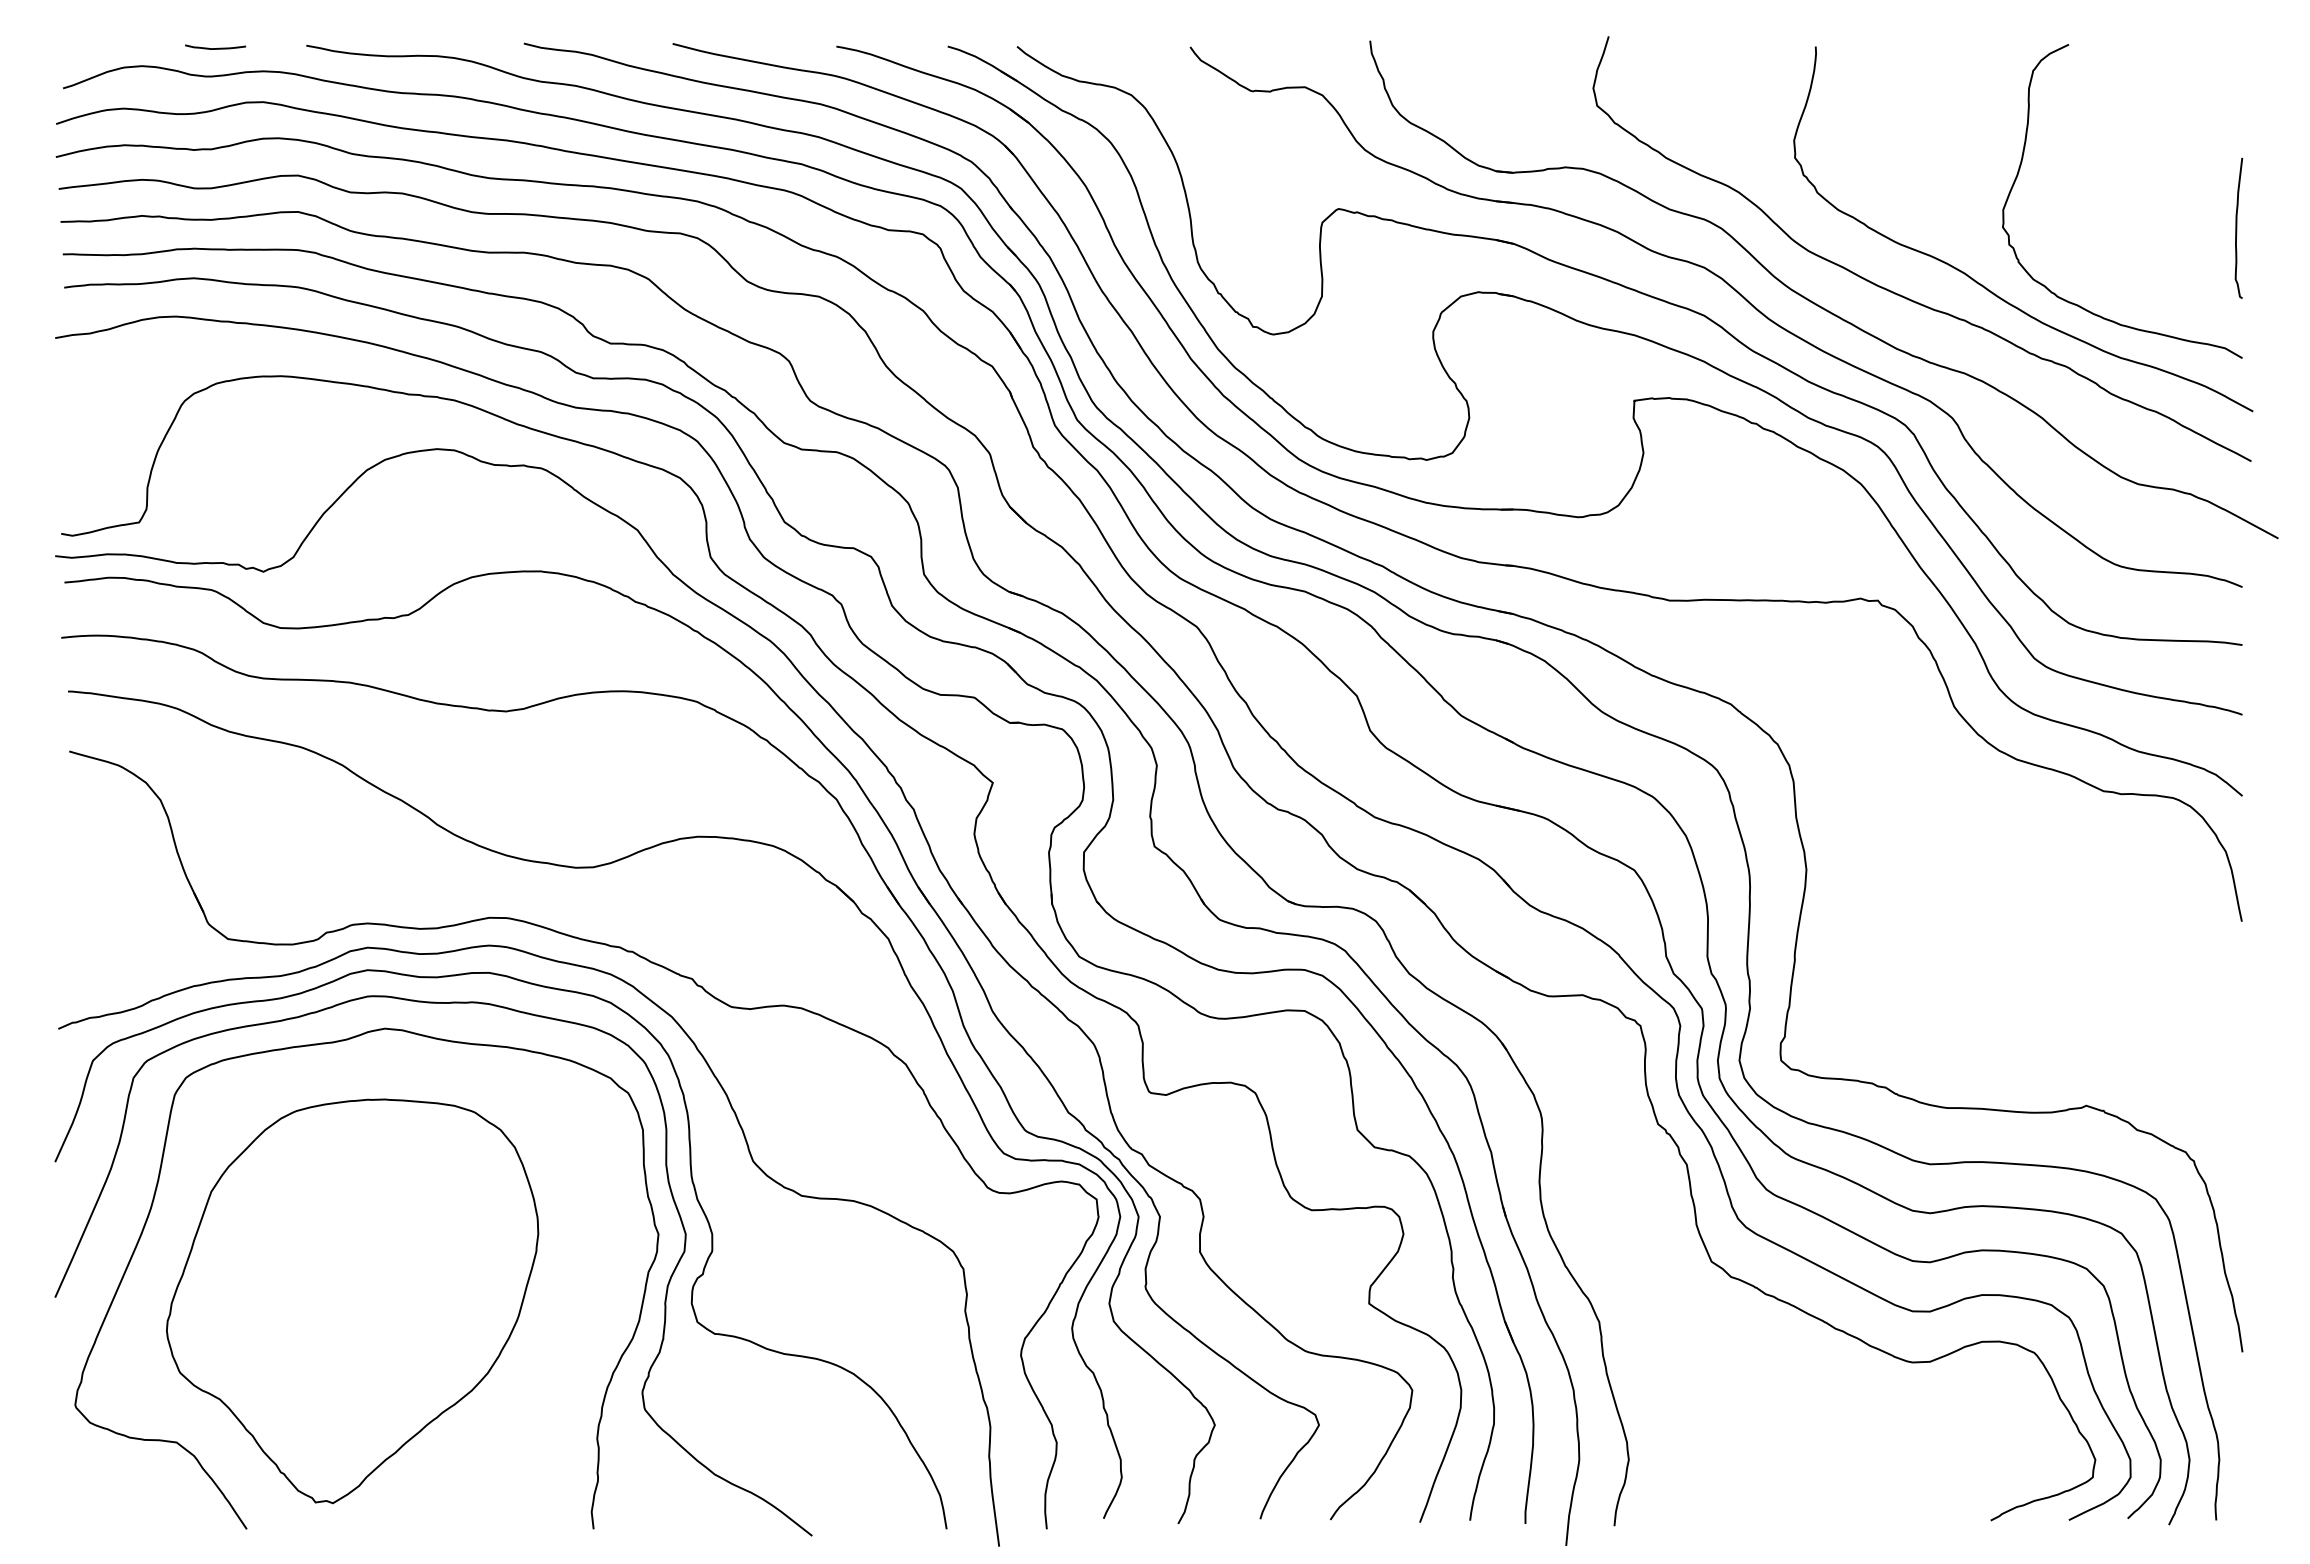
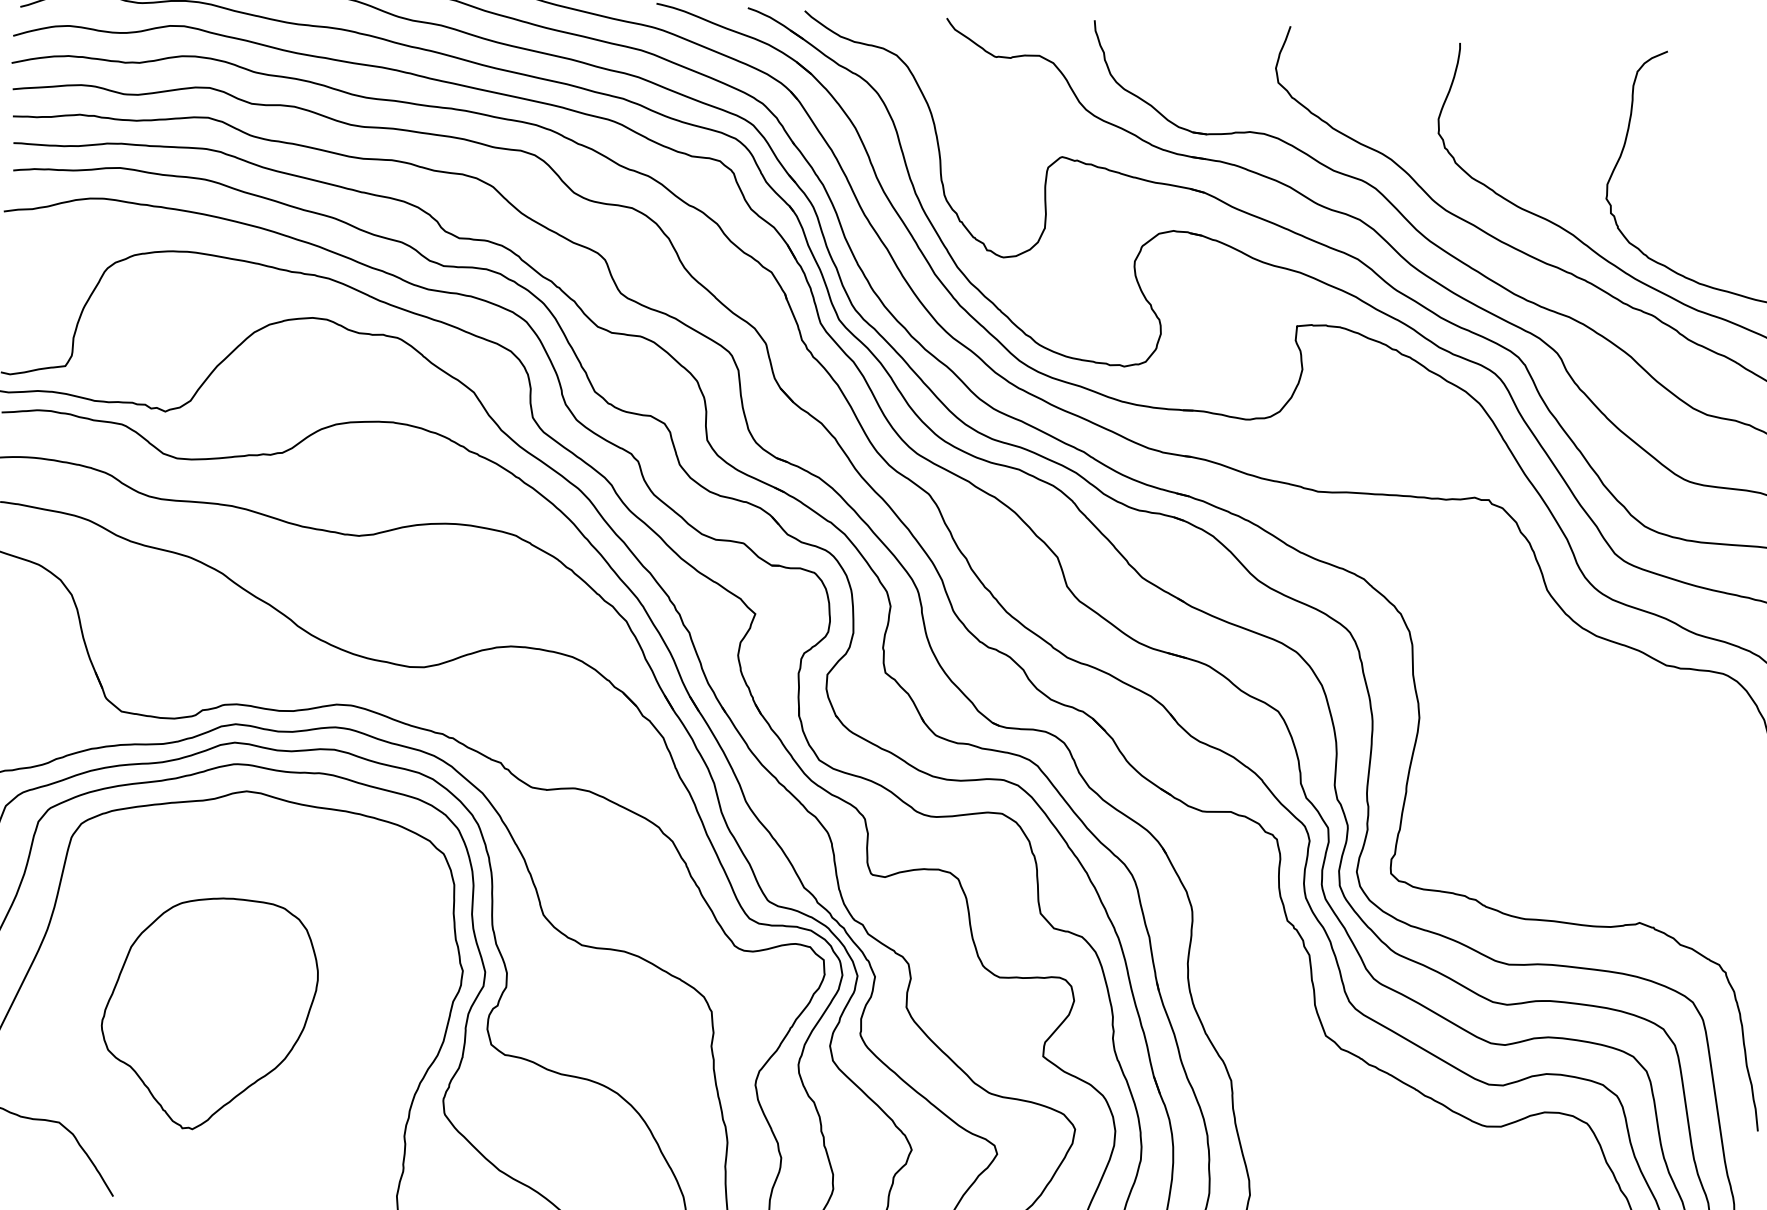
part: (352, 1301) -> (209, 1013), size x0.7

